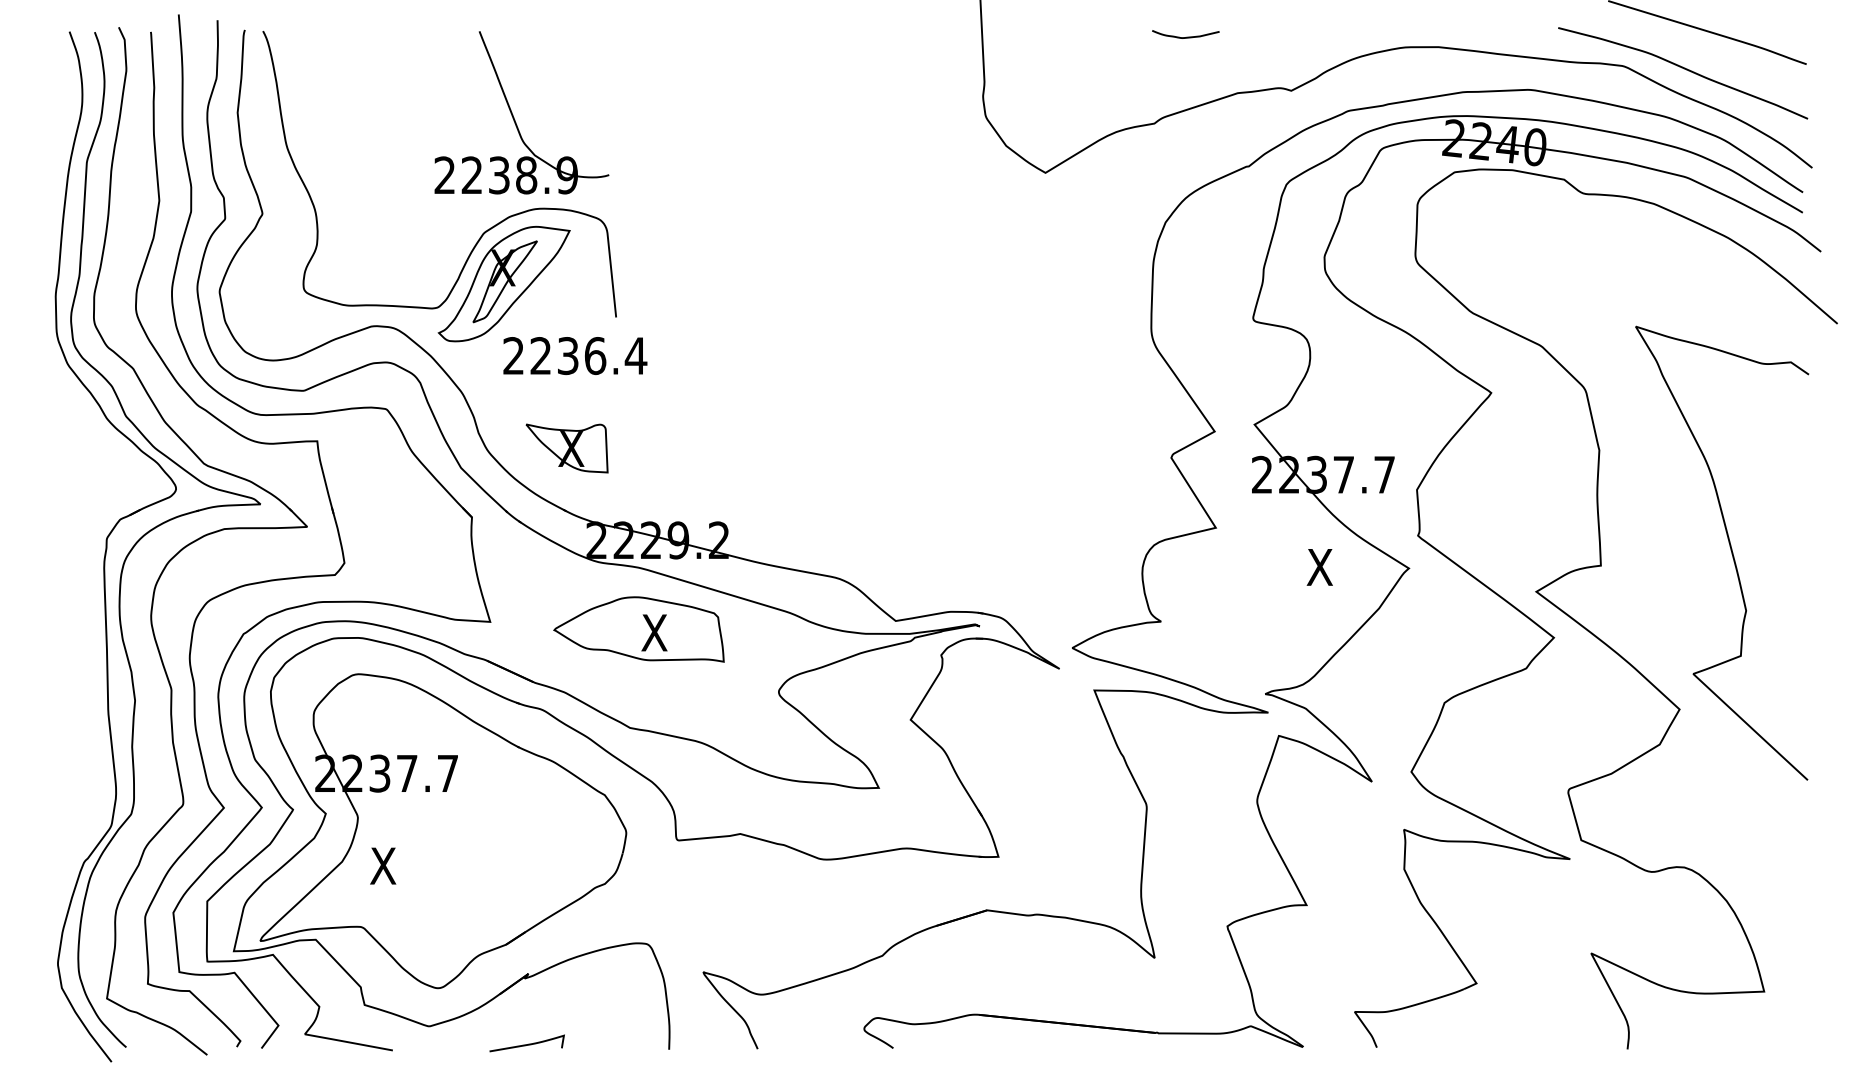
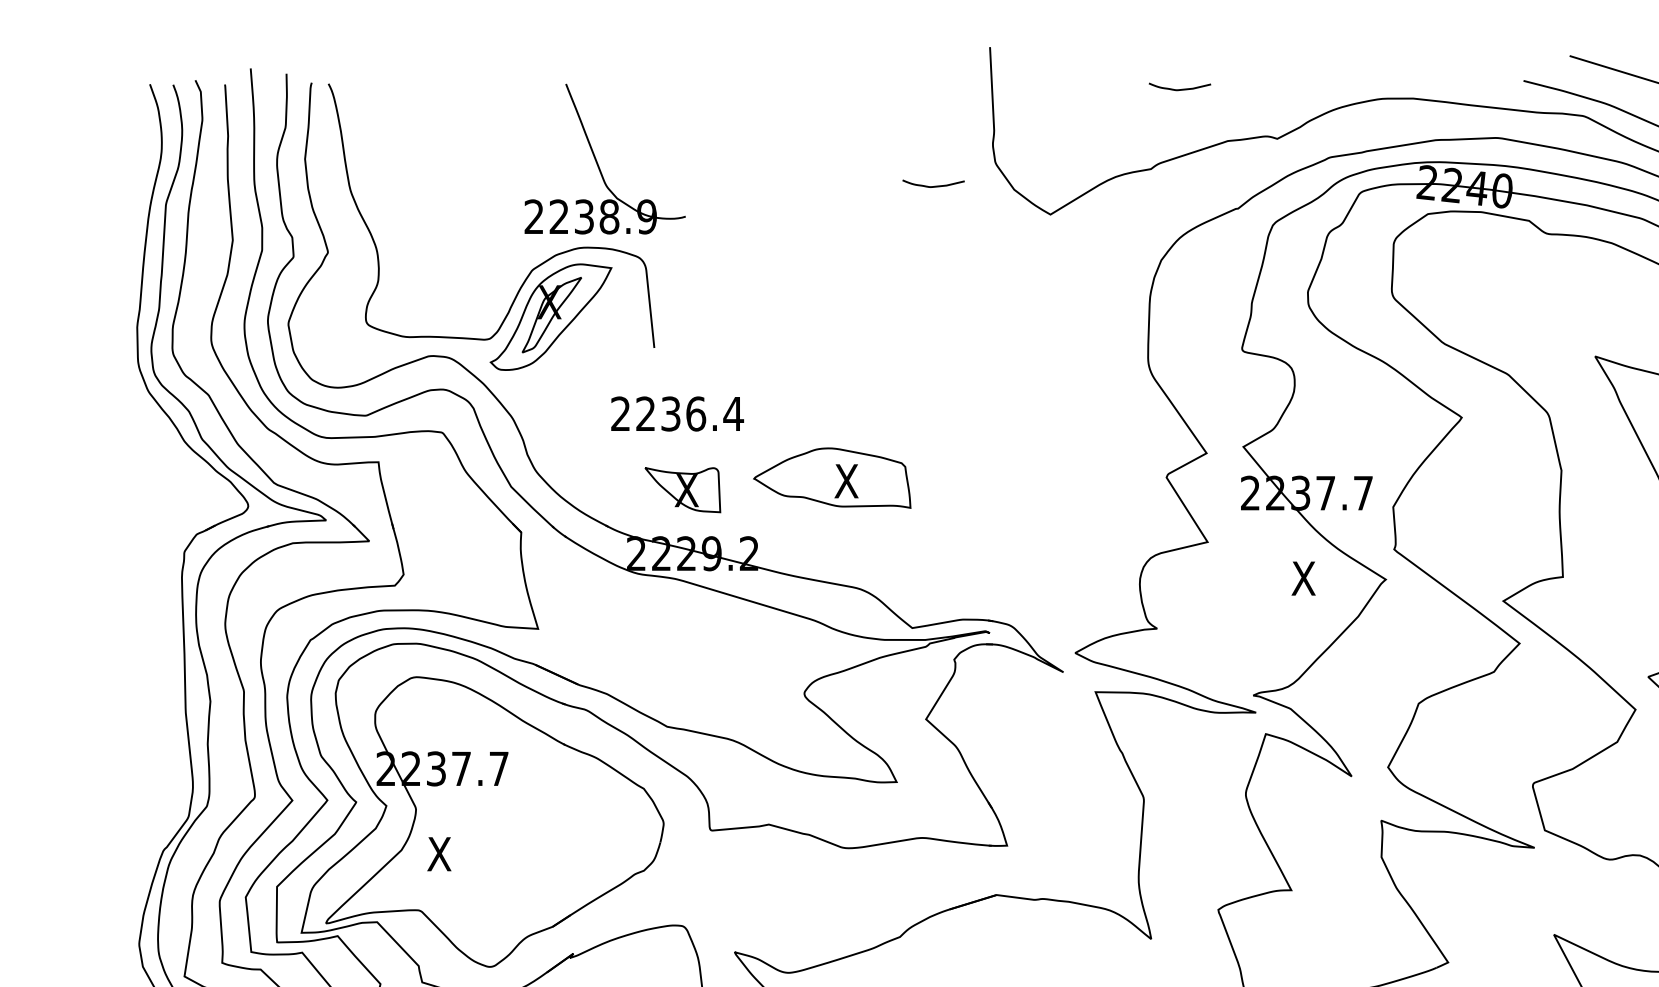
part: (513, 114) -> (597, 160), moved
curve: (919, 141) -> (934, 185), added
text: (575, 356) -> (677, 414), moved
part: (566, 448) -> (682, 490), moved
part: (638, 629) -> (831, 478), moved

